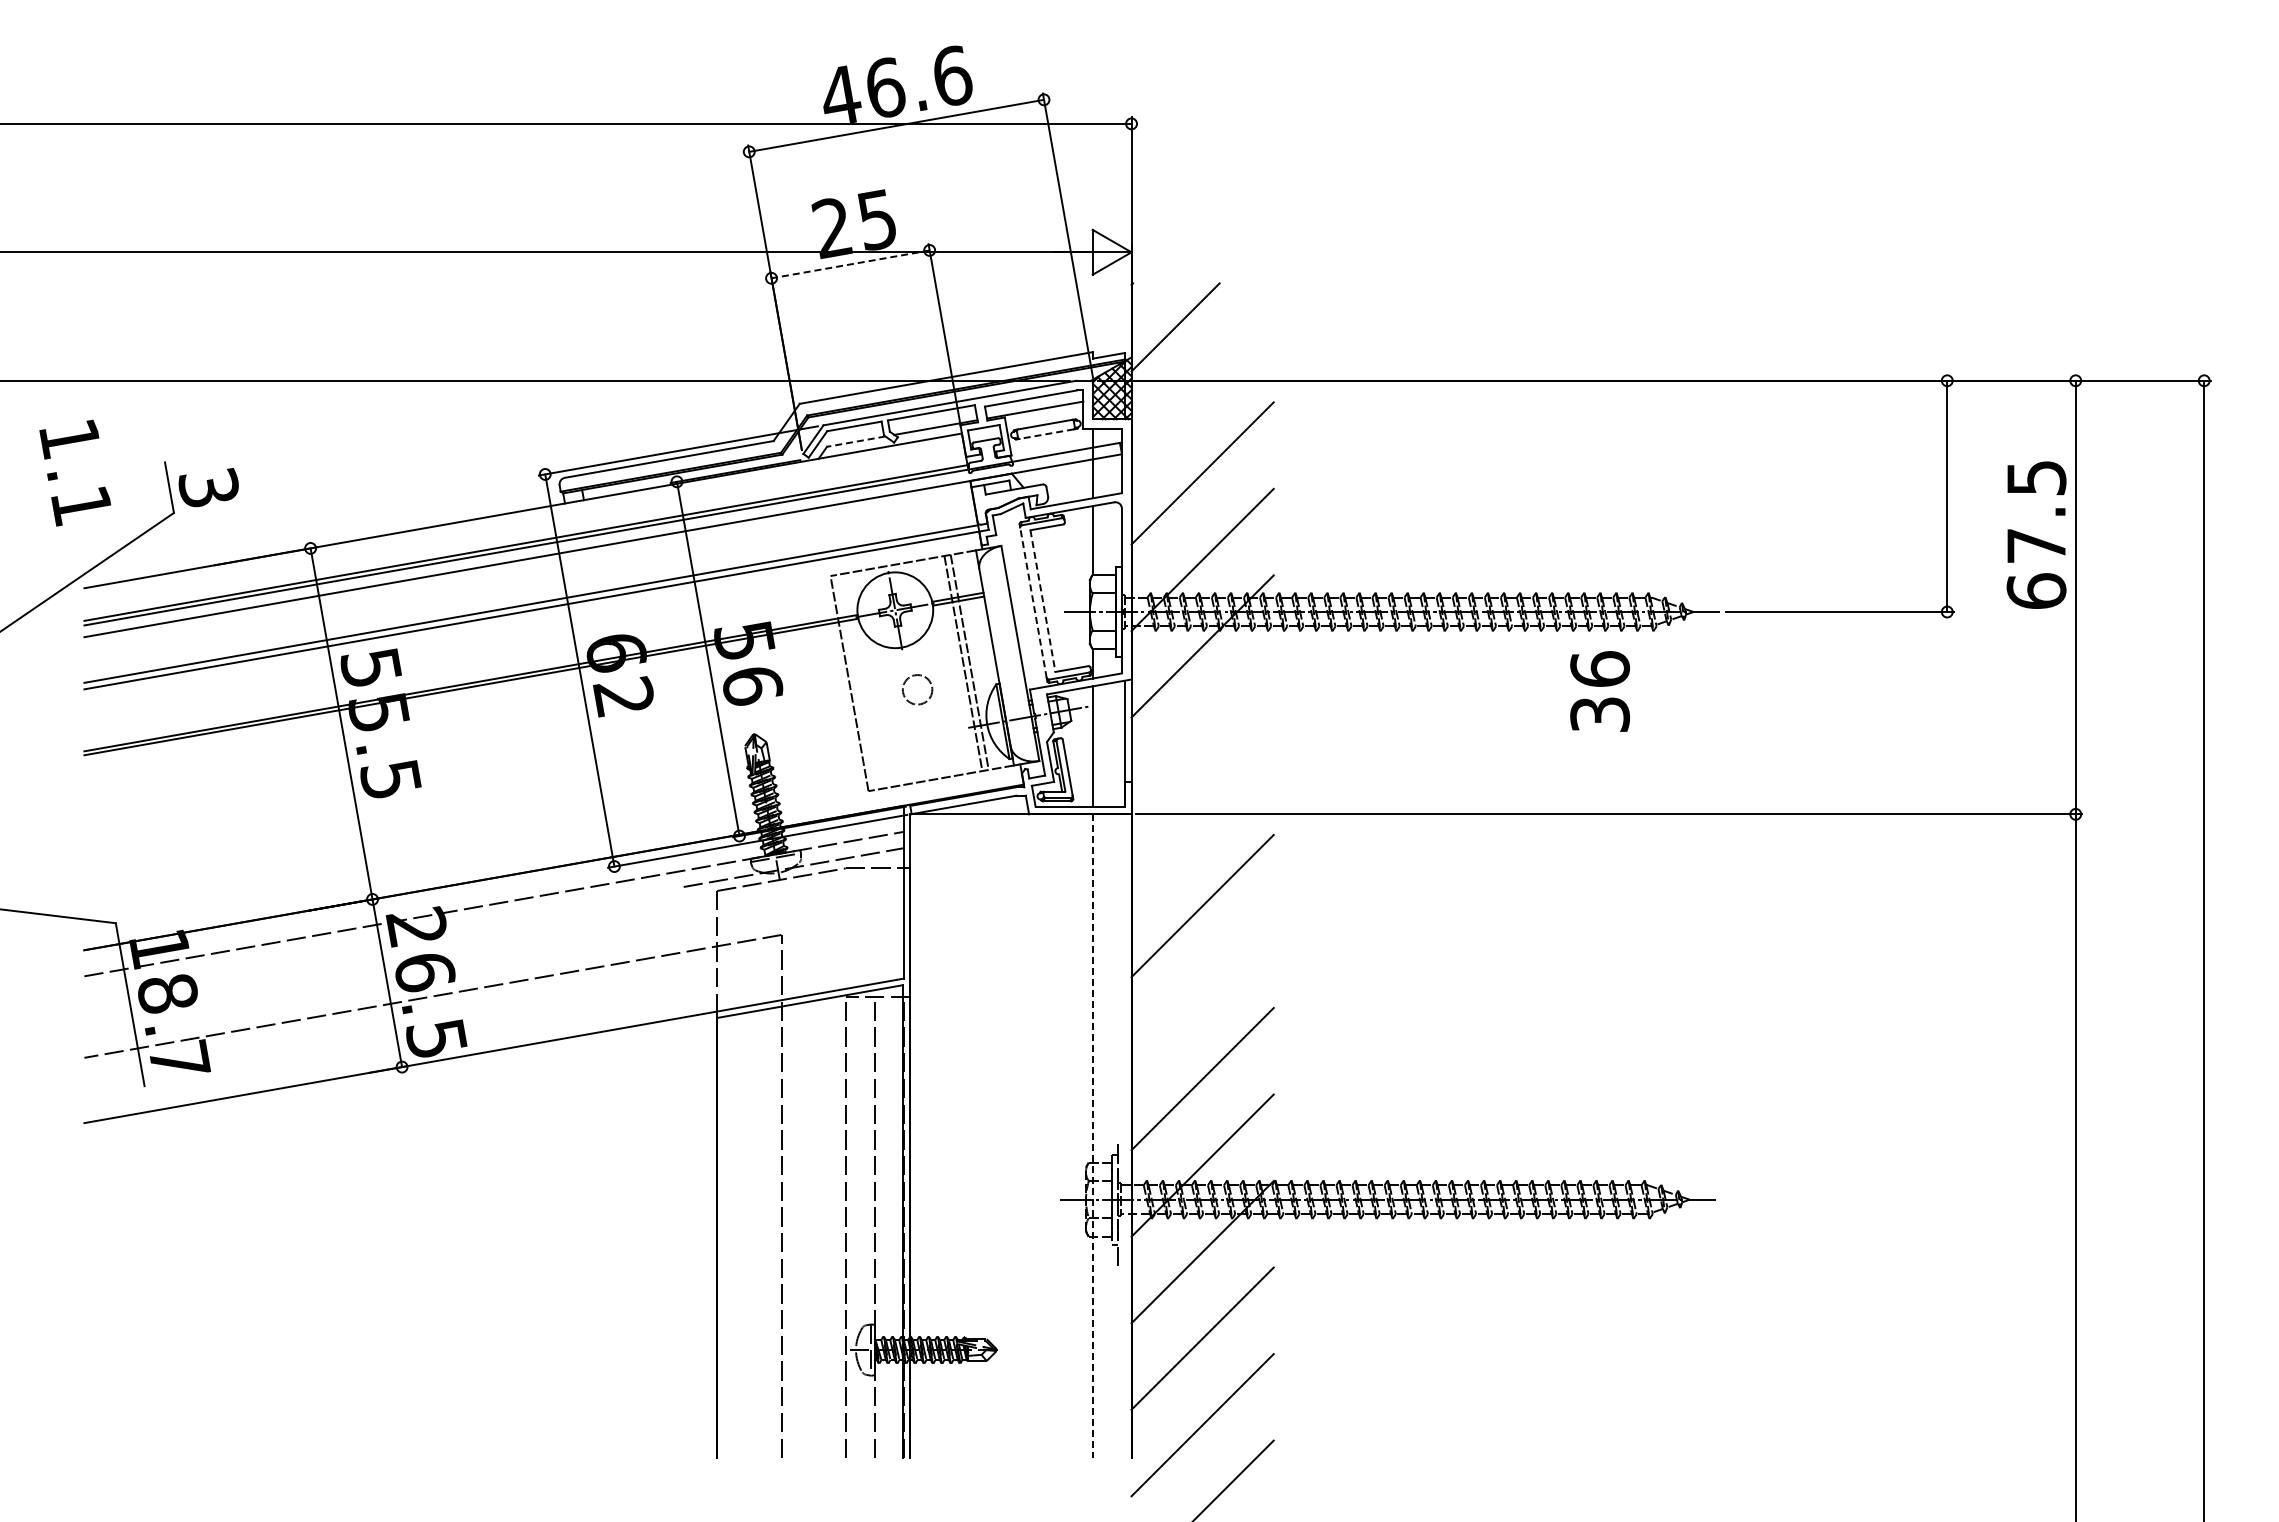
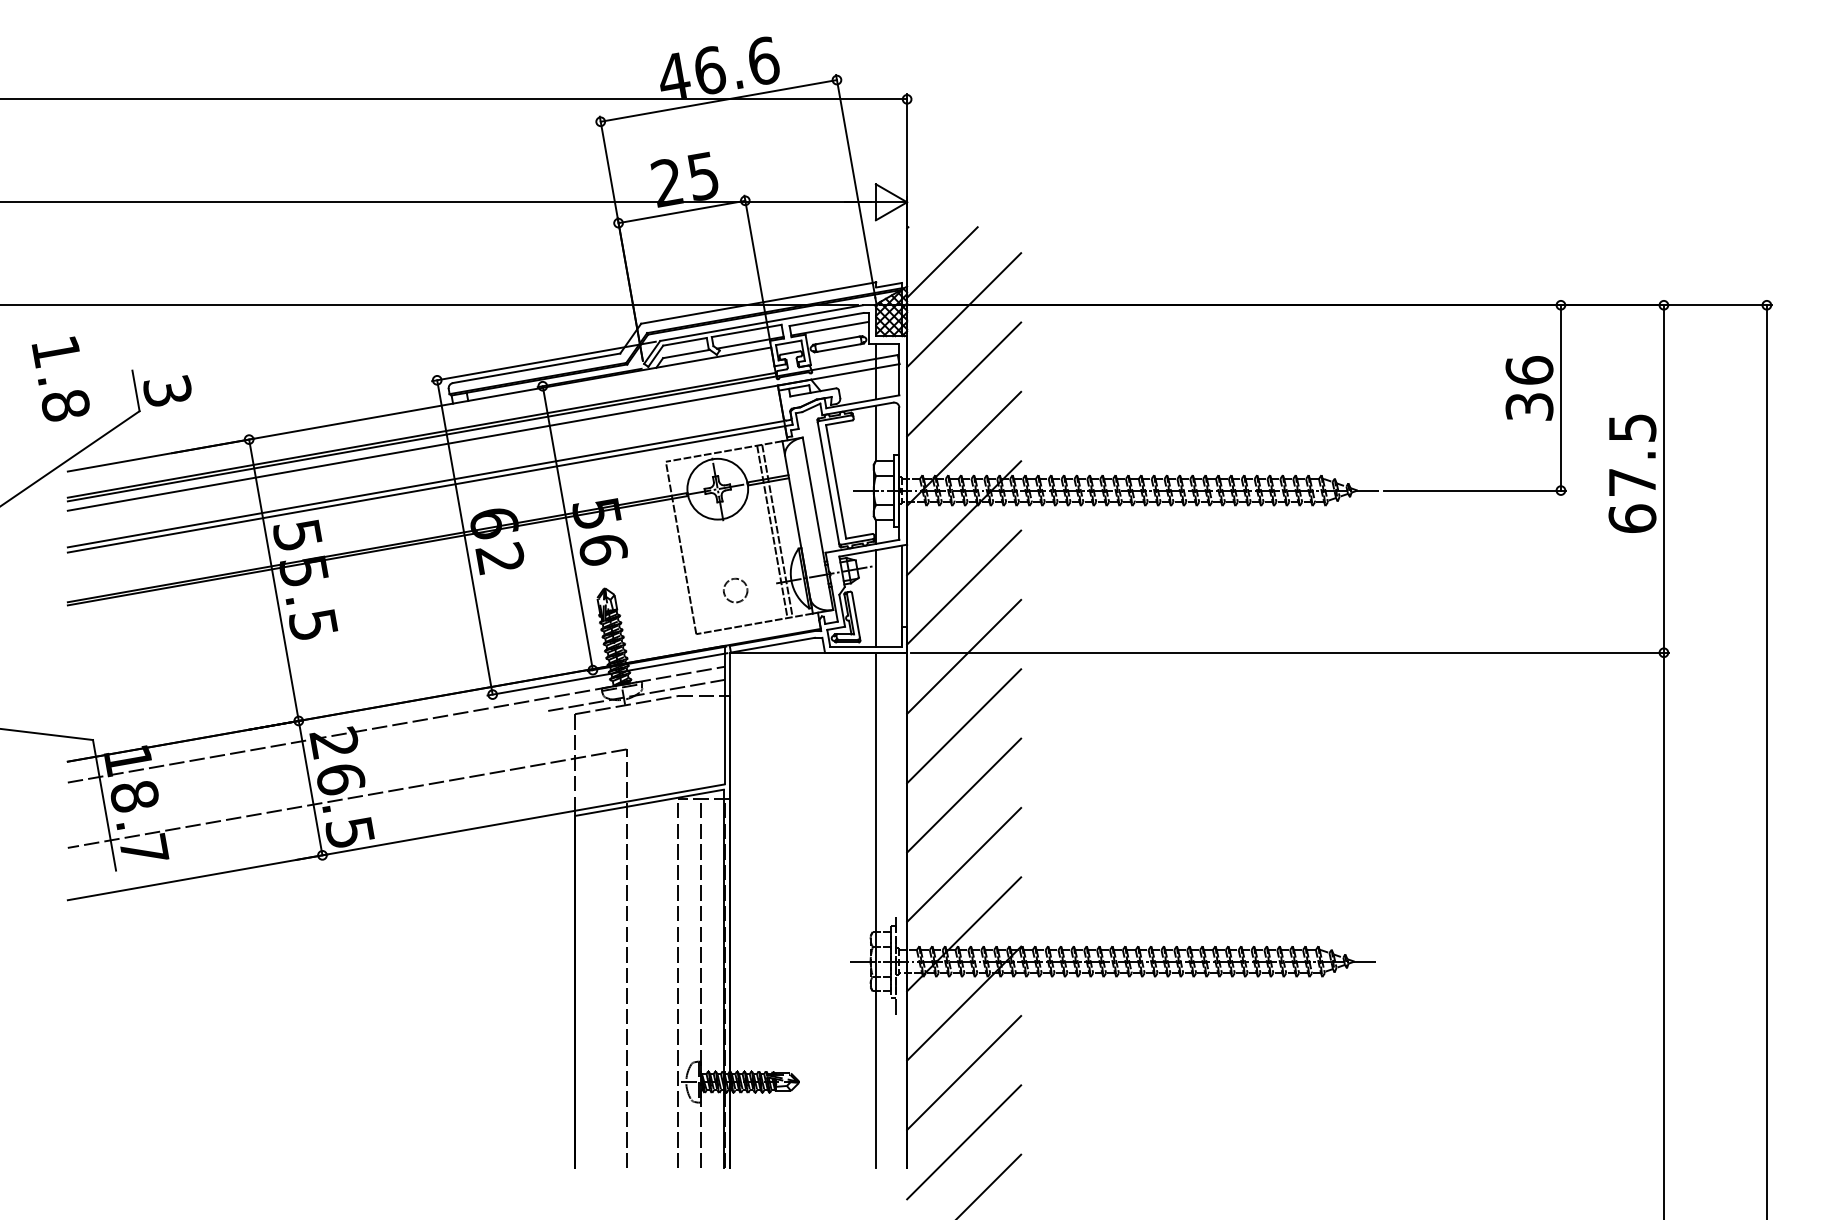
line: (850, 264) -> (681, 212), dashed -> solid
line: (1202, 386) -> (963, 309), added
line: (1046, 434) -> (838, 348), dashed -> solid
line: (856, 441) -> (686, 353), dashed -> solid
text: (81, 506) -> (65, 406), 1.1 -> 1.8
text: (2036, 534) -> (1632, 473), moved
line: (1042, 601) -> (835, 482), dashed -> solid
line: (1033, 602) -> (828, 482), dashed -> solid
circle: (917, 689) -> (735, 590), moved
text: (1600, 691) -> (1529, 388), moved
line: (1202, 732) -> (963, 587), added
line: (1202, 819) -> (963, 656), added
line: (1202, 992) -> (963, 795), added
line: (1093, 1136) -> (876, 910), dashed -> solid

